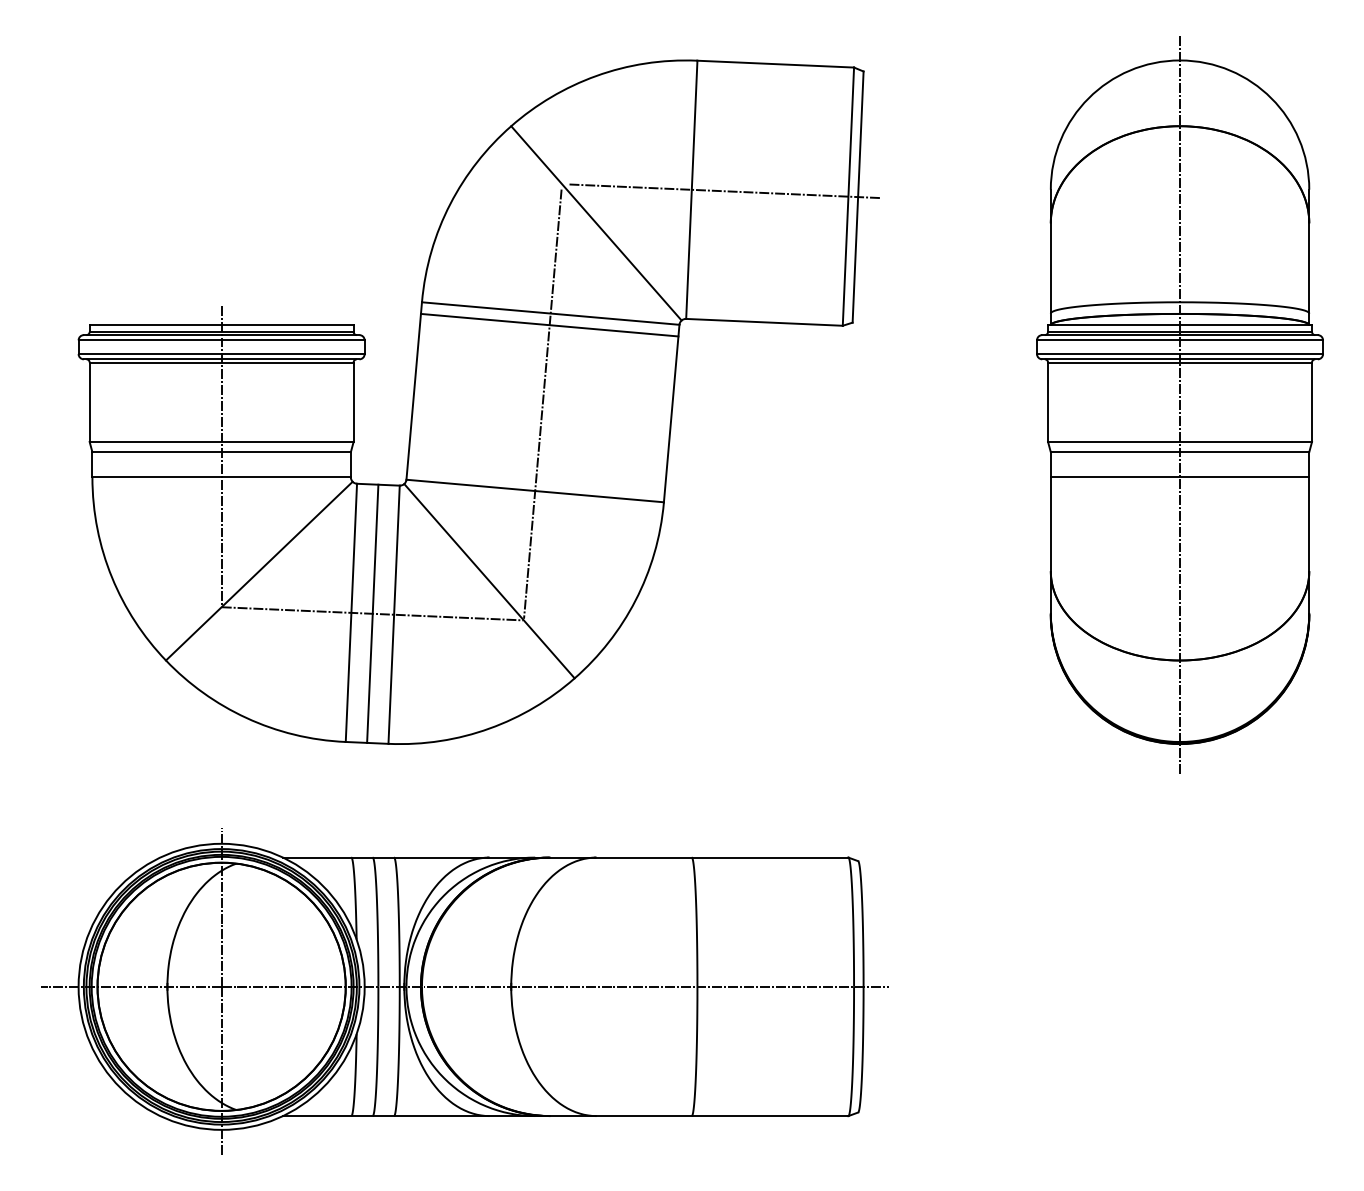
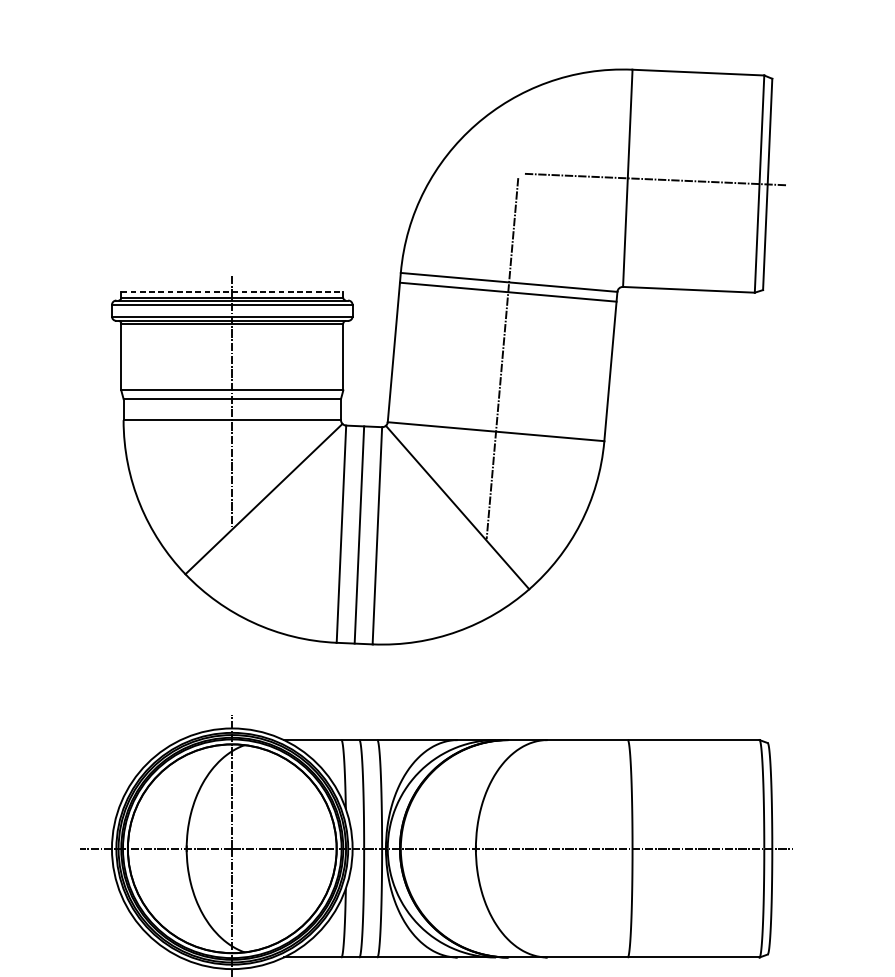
line: (596, 223) -> (547, 206), removed
line: (221, 325) -> (232, 292), solid -> dashed
line: (371, 613) -> (358, 534), removed

